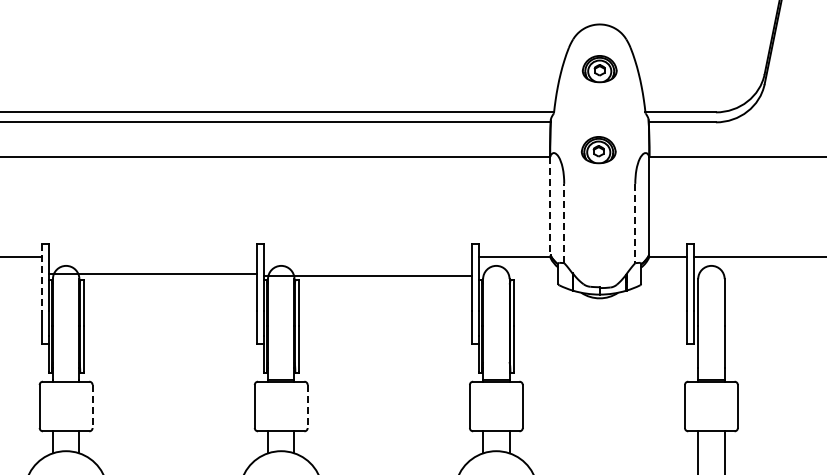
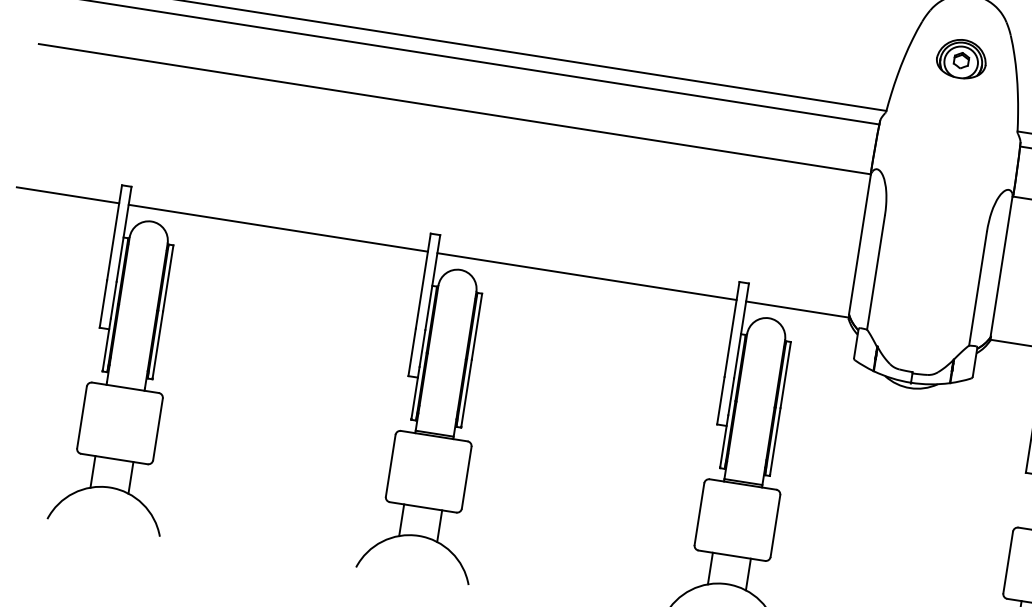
part: (598, 150) -> (941, 175), removed
line: (550, 206) -> (860, 245), dashed -> solid
line: (564, 223) -> (876, 272), dashed -> solid
line: (635, 223) -> (978, 288), dashed -> solid
line: (152, 273) -> (277, 227), moved
line: (367, 275) -> (586, 275), moved
line: (42, 277) -> (115, 232), dashed -> solid
line: (92, 406) -> (157, 429), dashed -> solid
line: (307, 406) -> (466, 477), dashed -> solid

